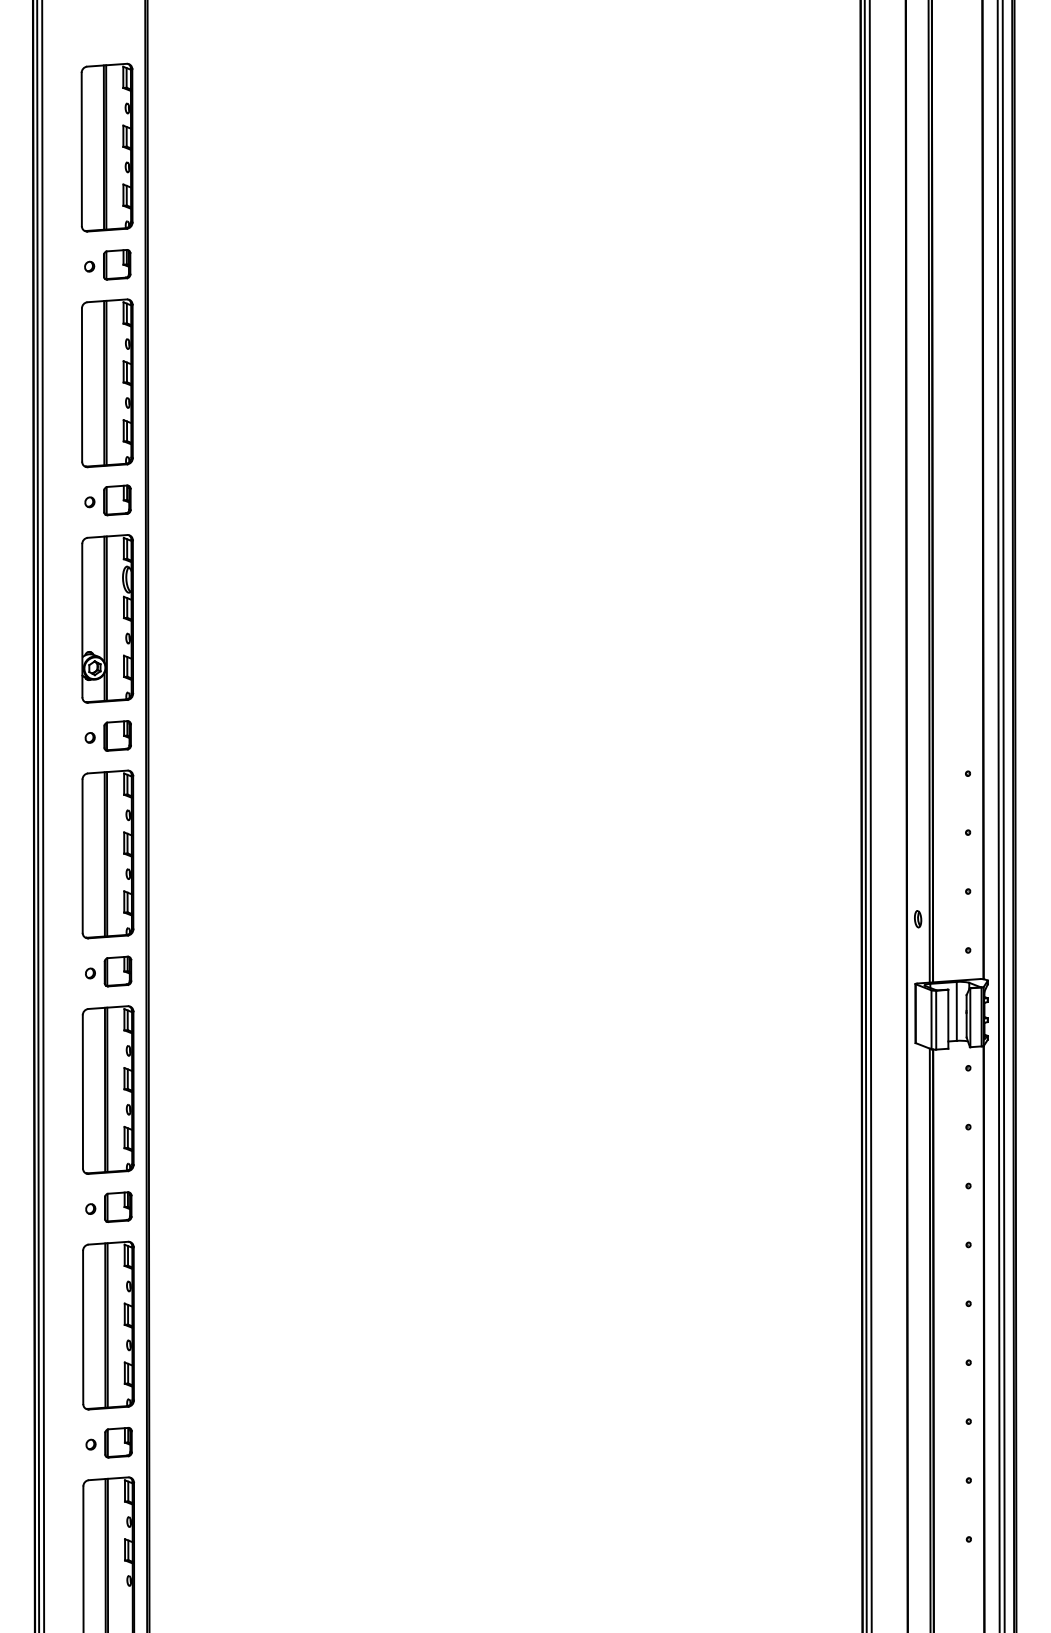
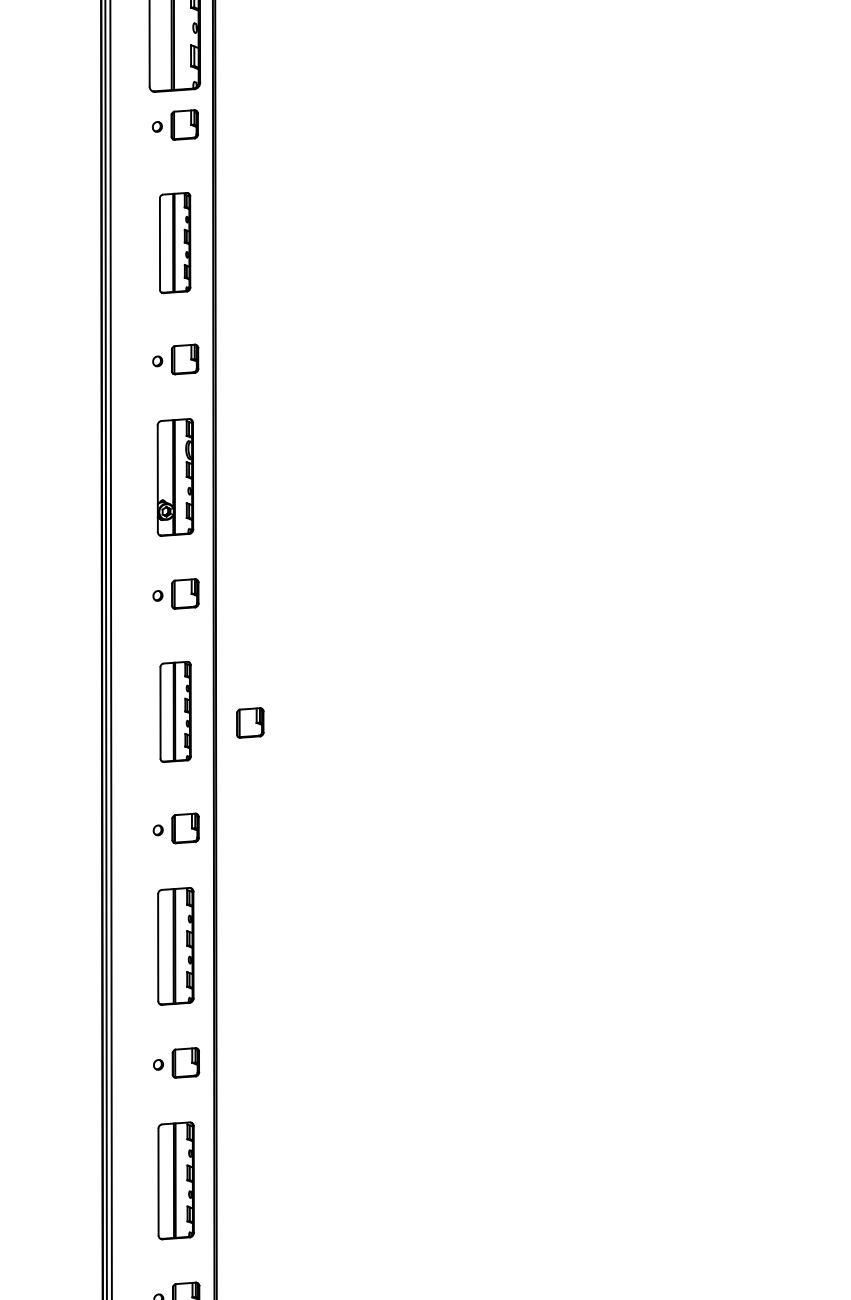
part: (107, 383) -> (175, 243), size x0.6
part: (107, 618) -> (175, 477), size x0.7
part: (107, 854) -> (175, 711), size x0.6
part: (182, 865) -> (249, 722), added
part: (107, 1089) -> (175, 945), size x0.7
part: (108, 1325) -> (176, 1180), size x0.7

